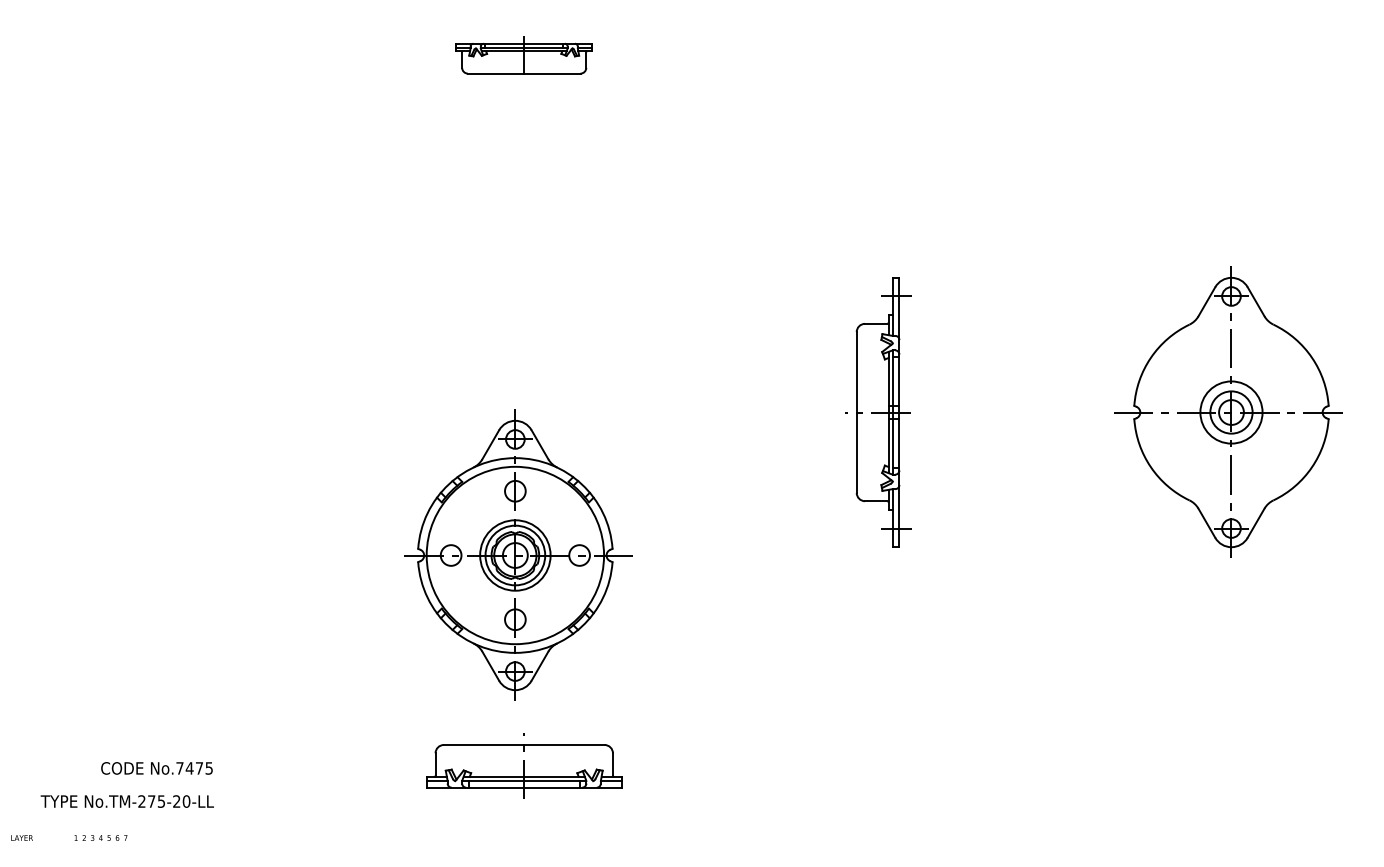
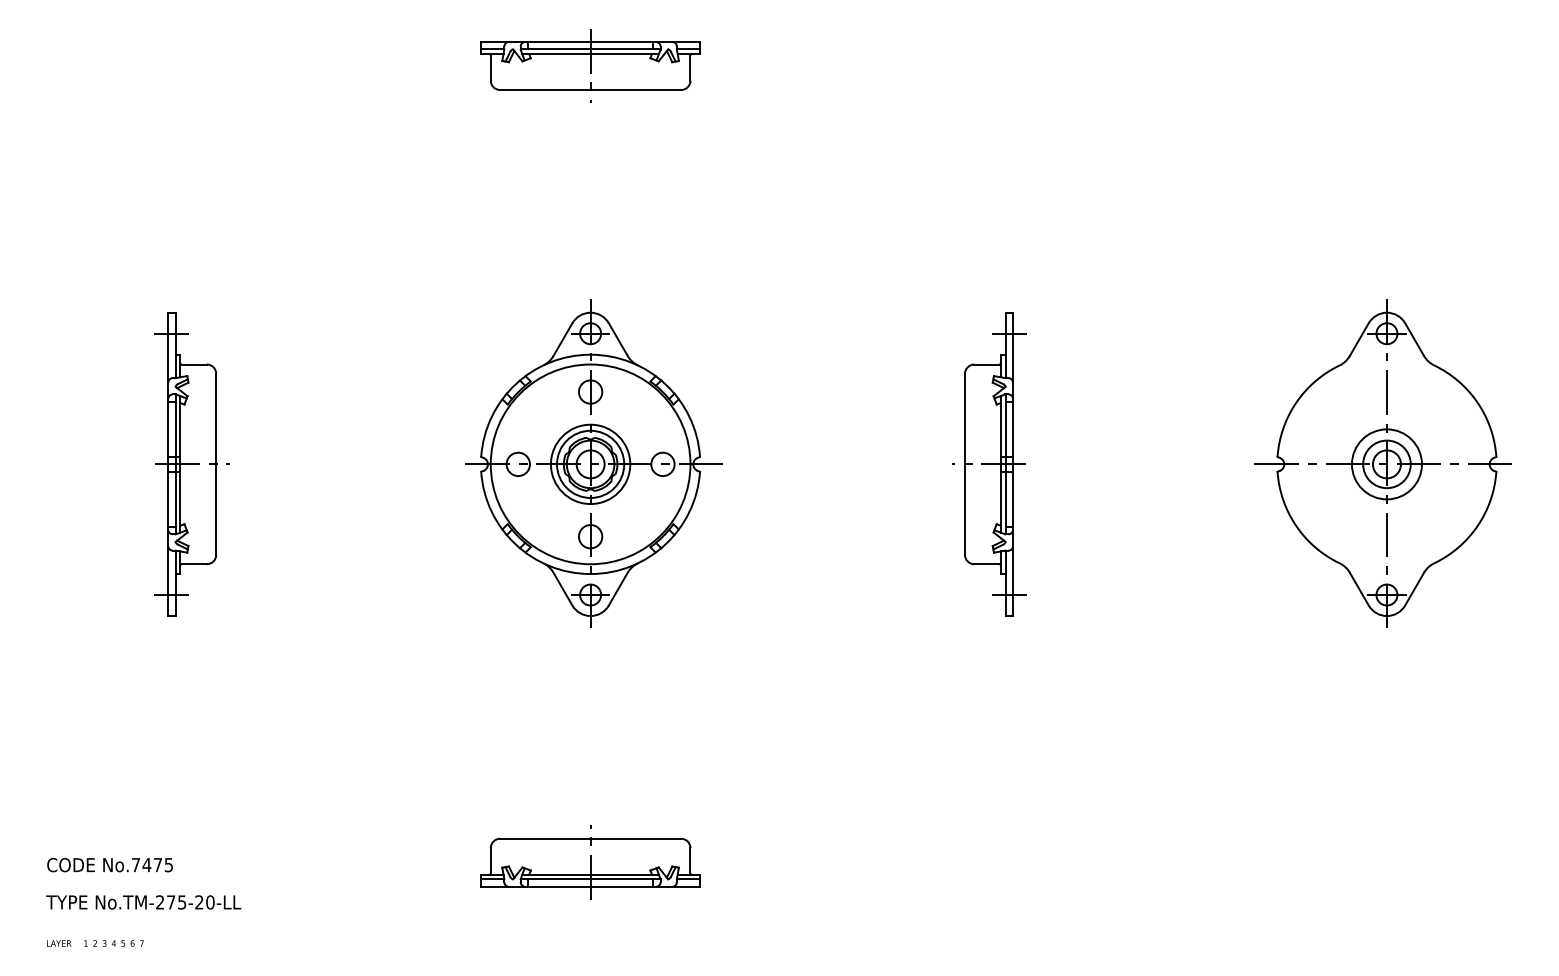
part: (524, 58) -> (590, 65), size x1.43
part: (169, 412) -> (191, 464), added
part: (517, 554) -> (593, 463), moved
text: (156, 768) -> (109, 865), moved
text: (22, 838) -> (59, 943), moved

